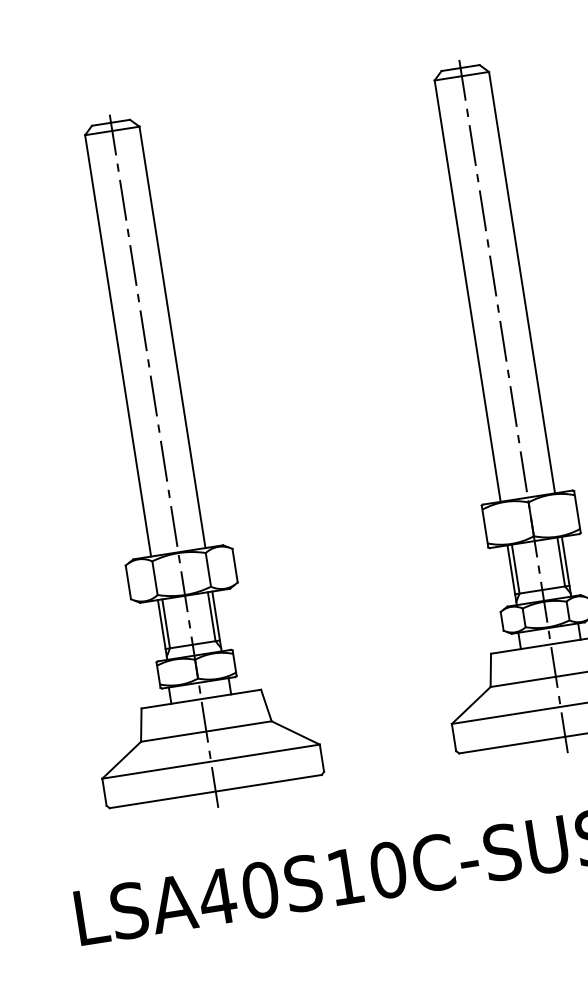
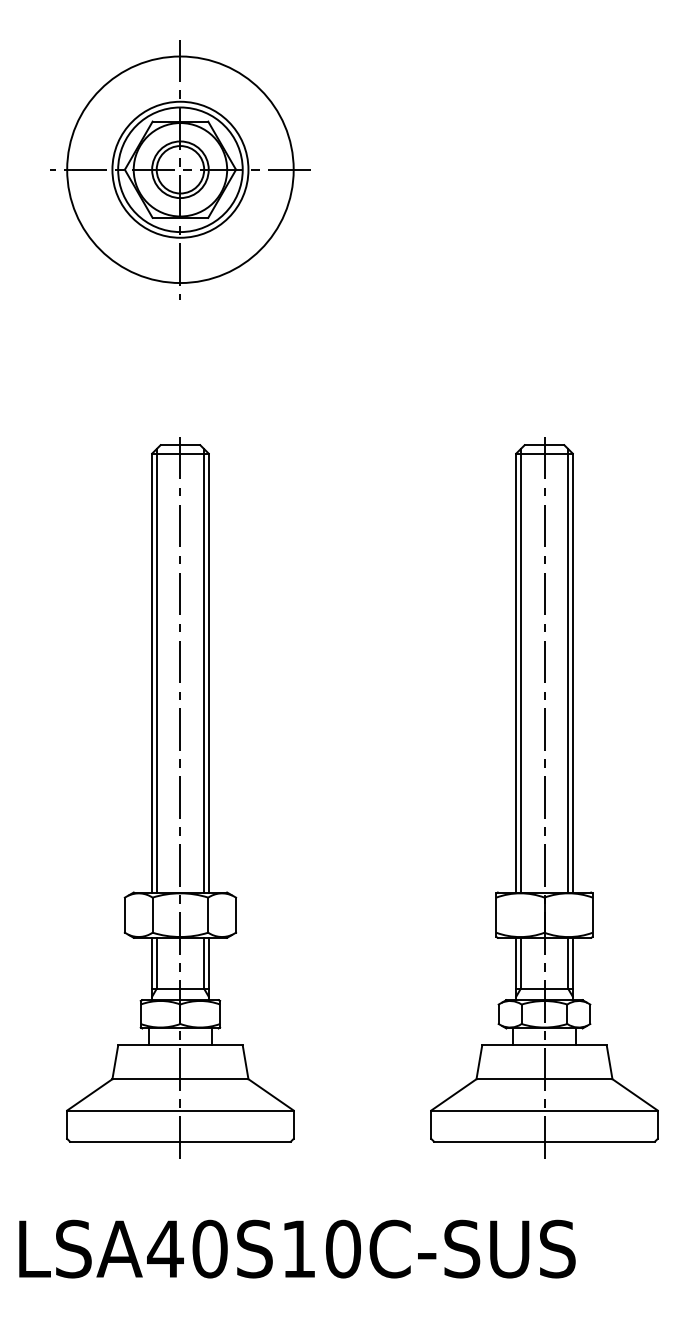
line: (517, 280) -> (568, 670), added
line: (471, 288) -> (520, 670), added
line: (168, 335) -> (204, 670), added
line: (121, 342) -> (156, 670), added

